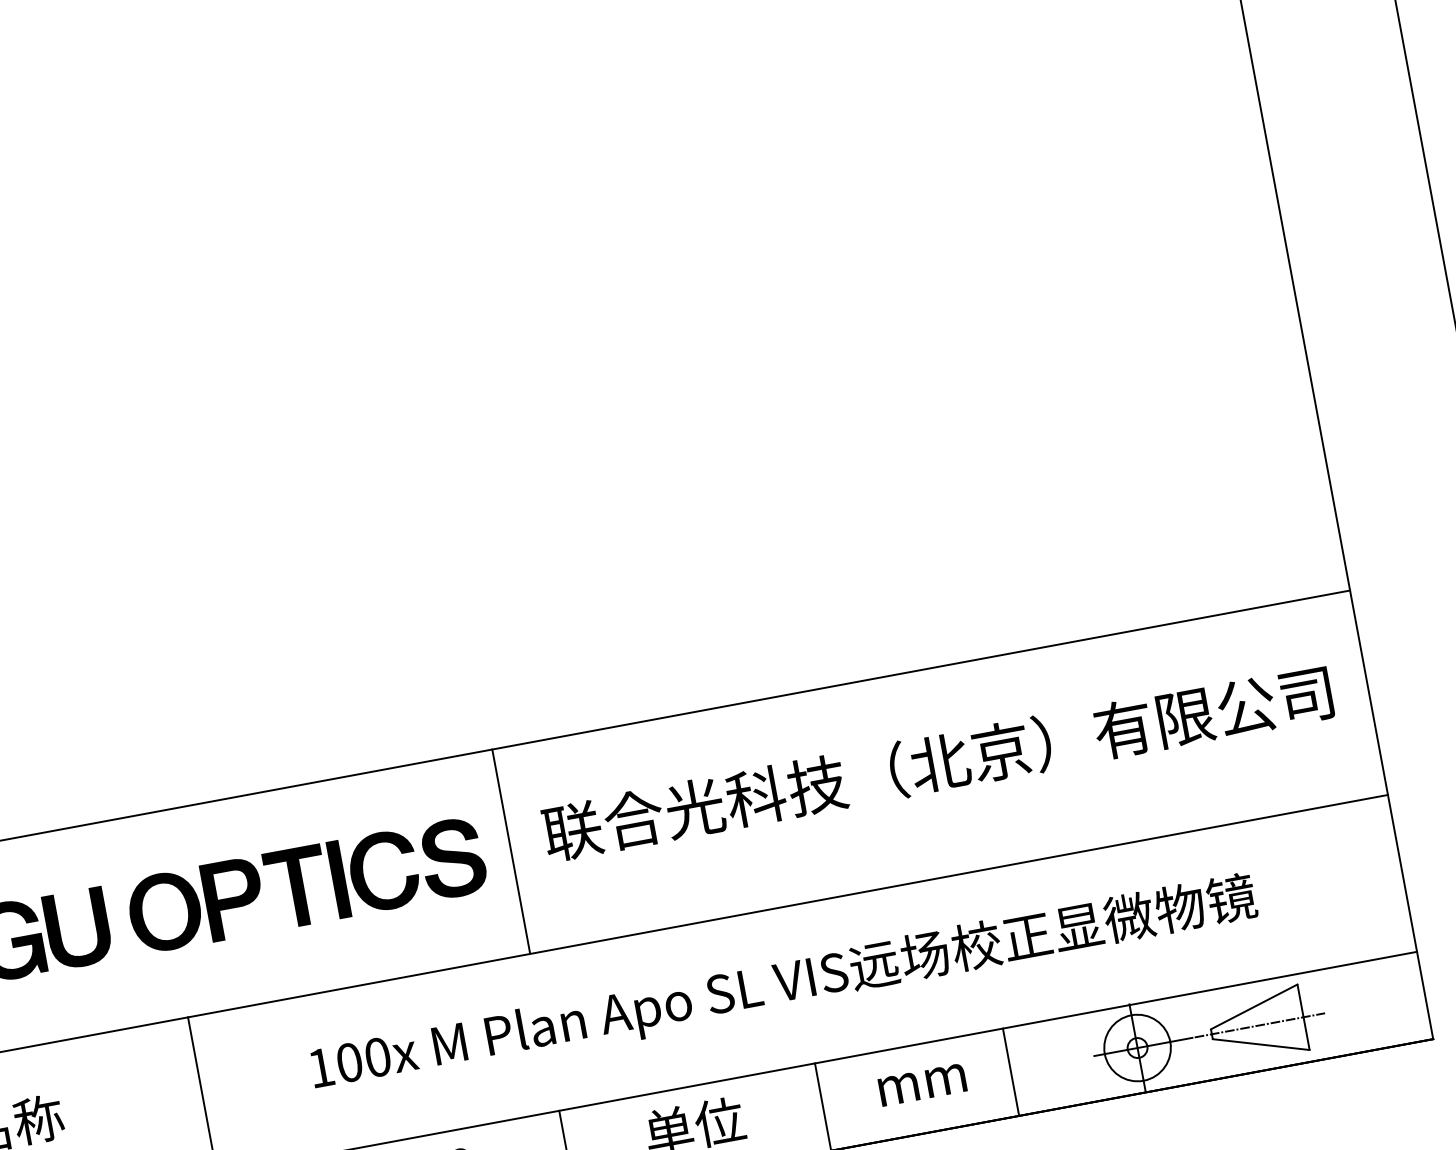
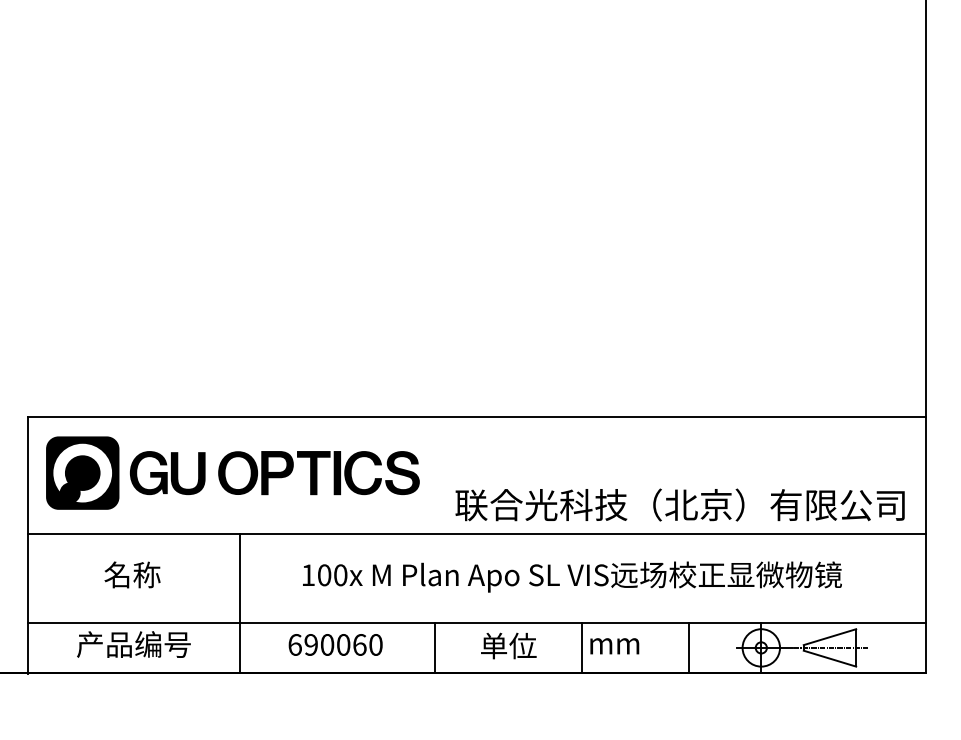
text: (936, 762) -> (679, 504), moved
line: (511, 850) -> (435, 474), removed
text: (922, 1085) -> (614, 646), moved

